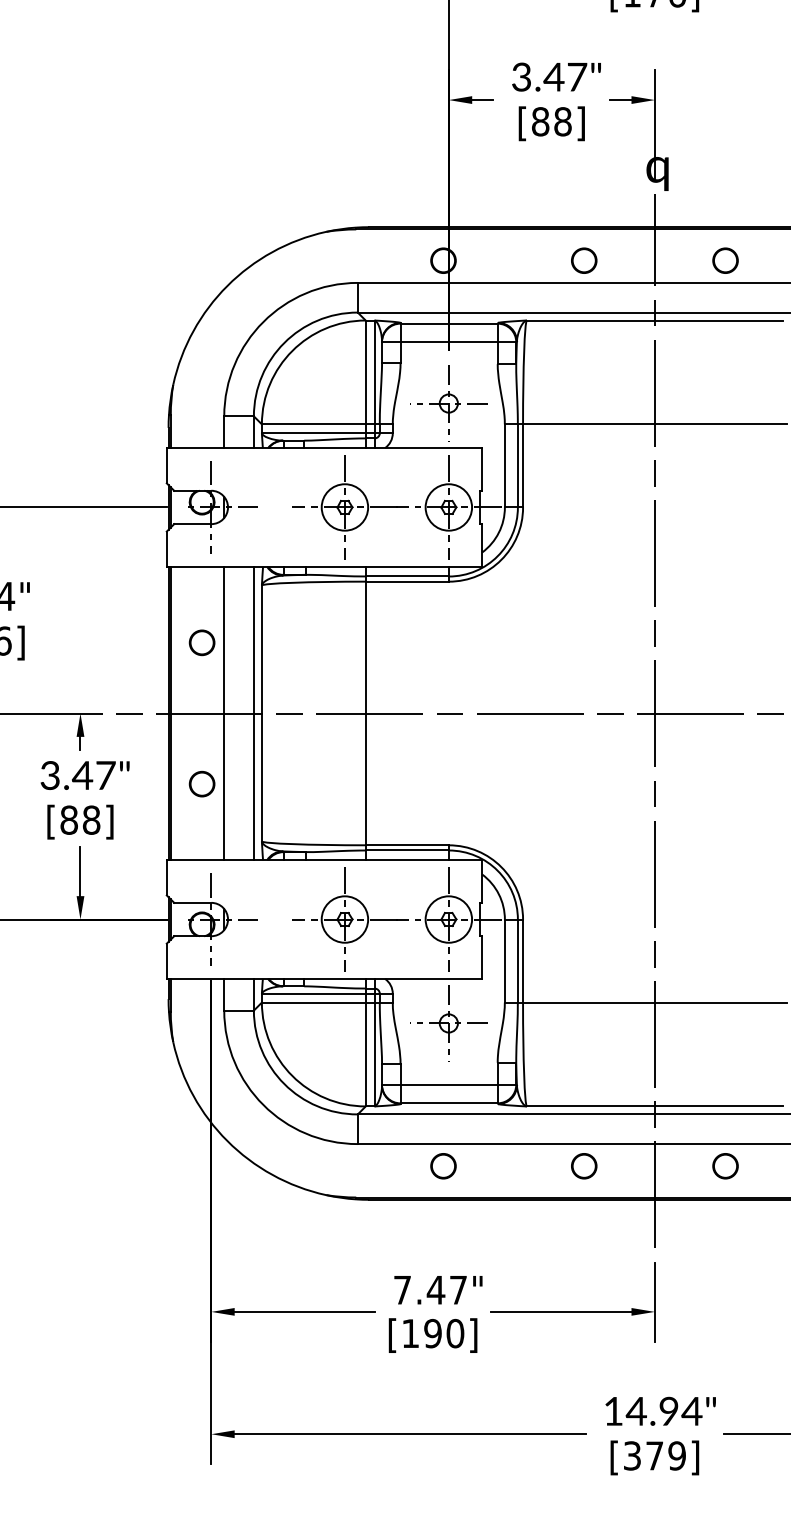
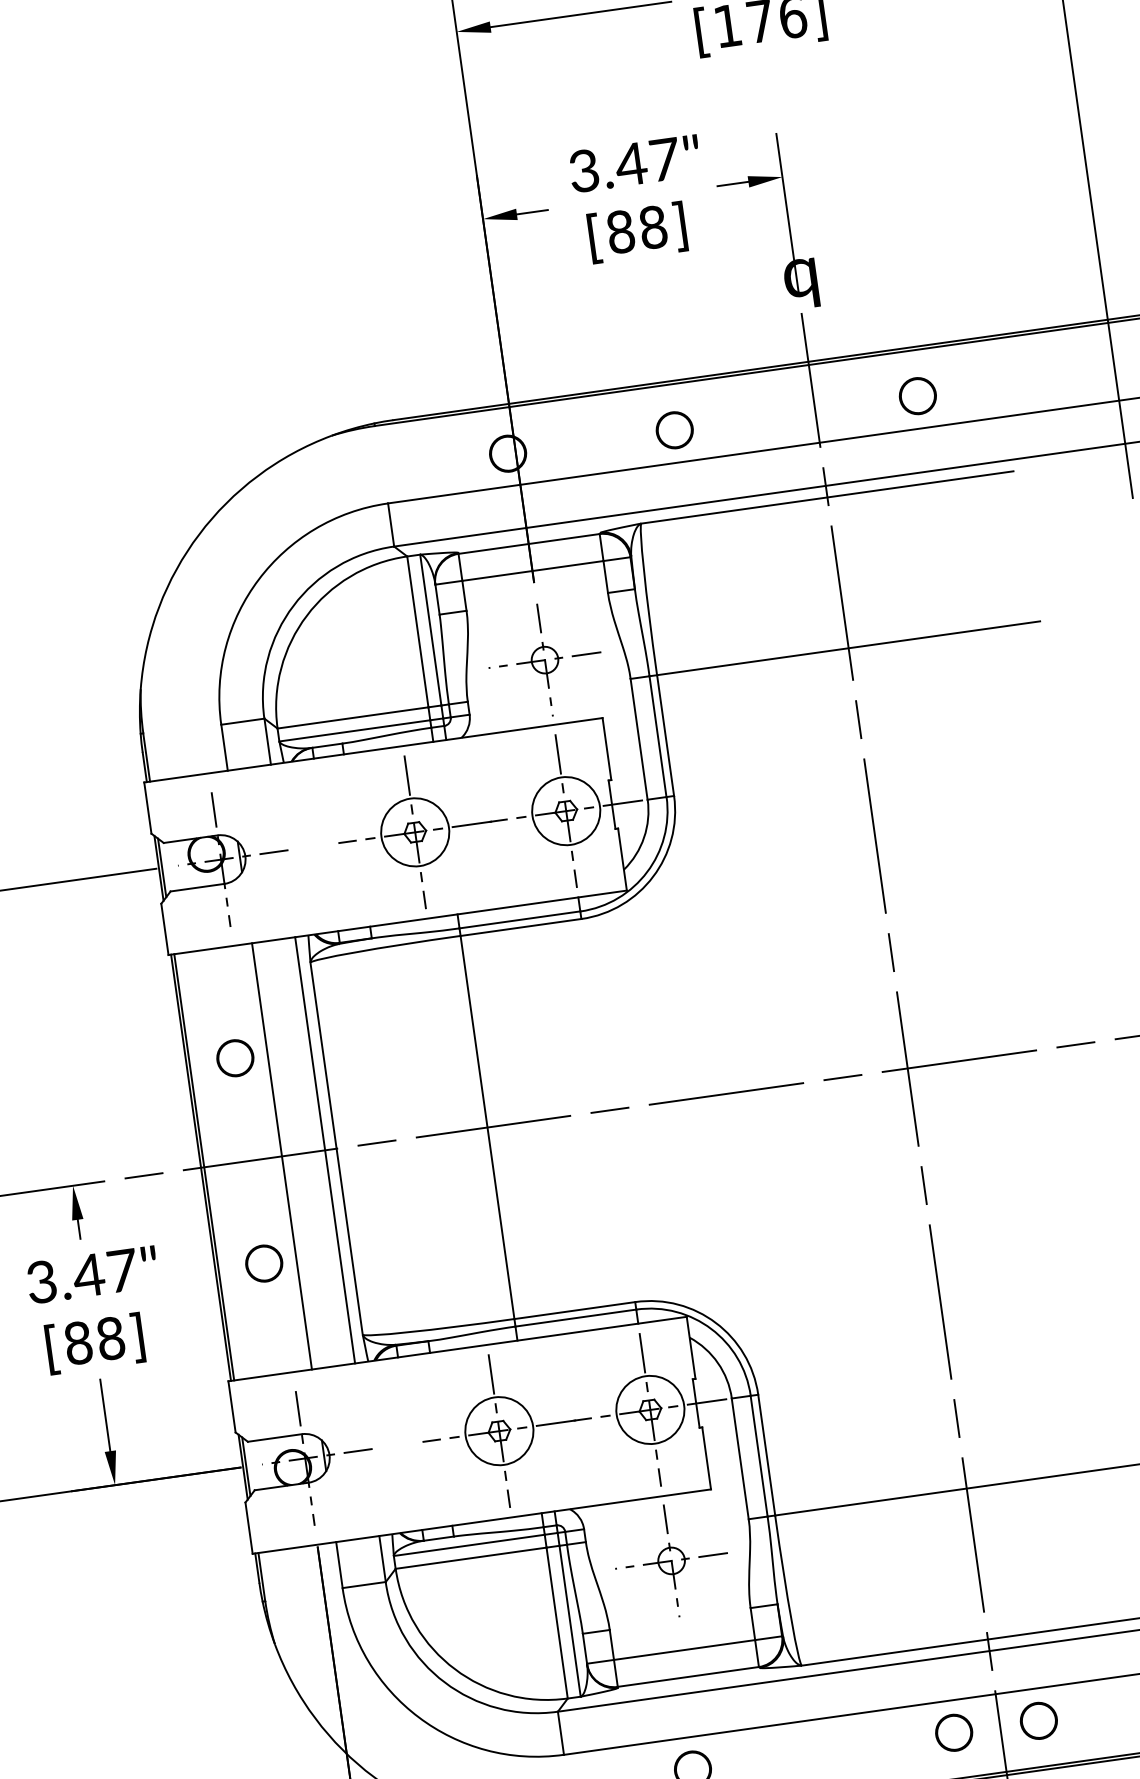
circle: (584, 260) -> (675, 429), moved
circle: (584, 1166) -> (954, 1733), moved
circle: (725, 1166) -> (1038, 1721), moved

